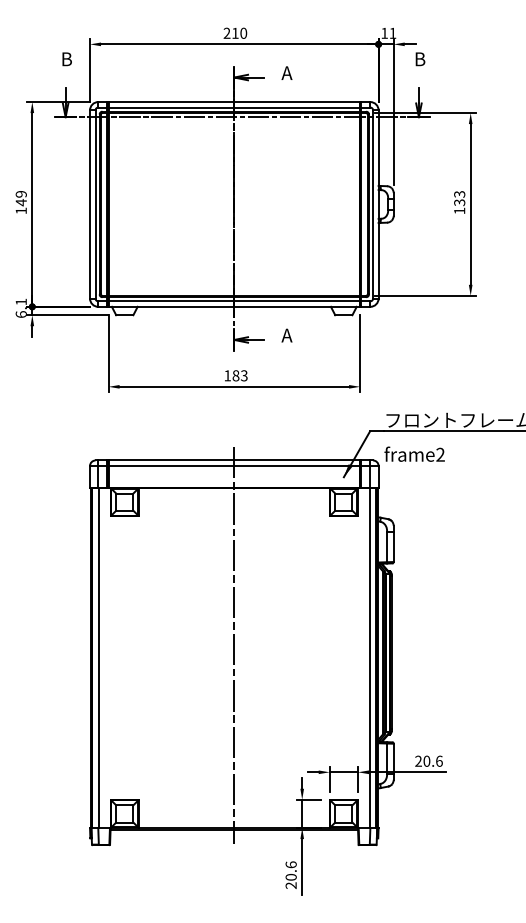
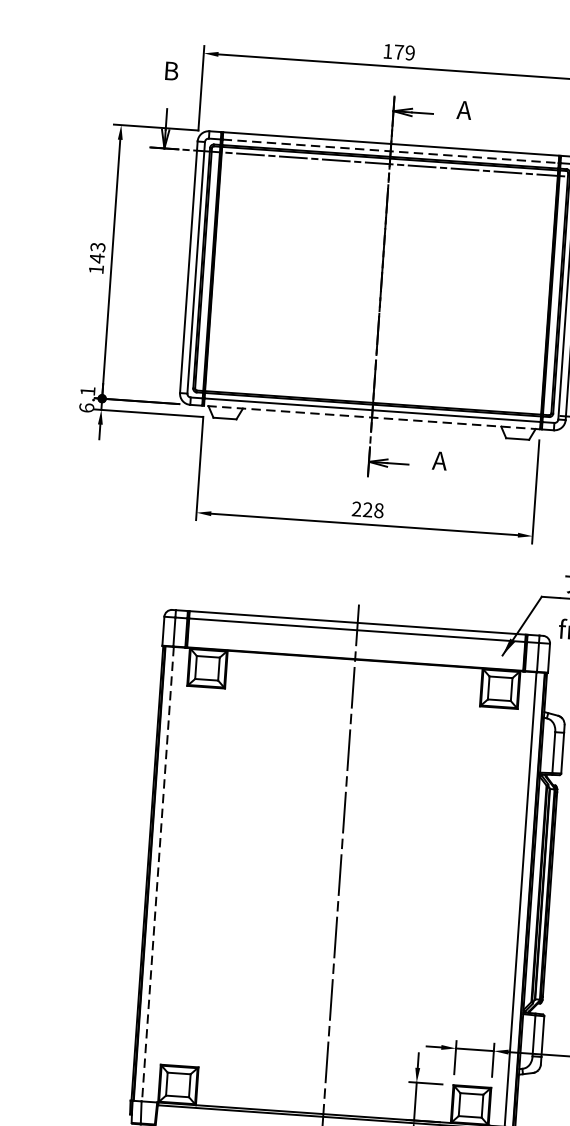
text: (235, 32) -> (399, 51), 210 -> 179
line: (234, 107) -> (390, 151), solid -> dashed
text: (21, 194) -> (98, 247), 149 -> 143
line: (234, 306) -> (372, 417), solid -> dashed
text: (235, 375) -> (367, 509), 183 -> 228
line: (98, 658) -> (157, 874), solid -> dashed

